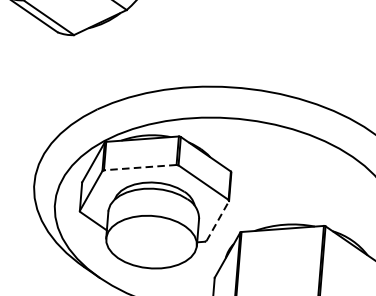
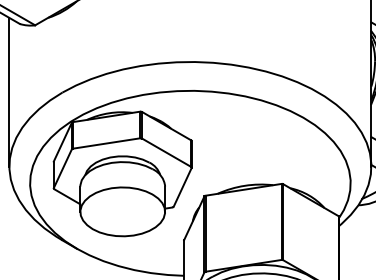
line: (40, 103) -> (9, 91), added
line: (140, 167) -> (106, 143), dashed -> solid
line: (217, 220) -> (182, 186), dashed -> solid

